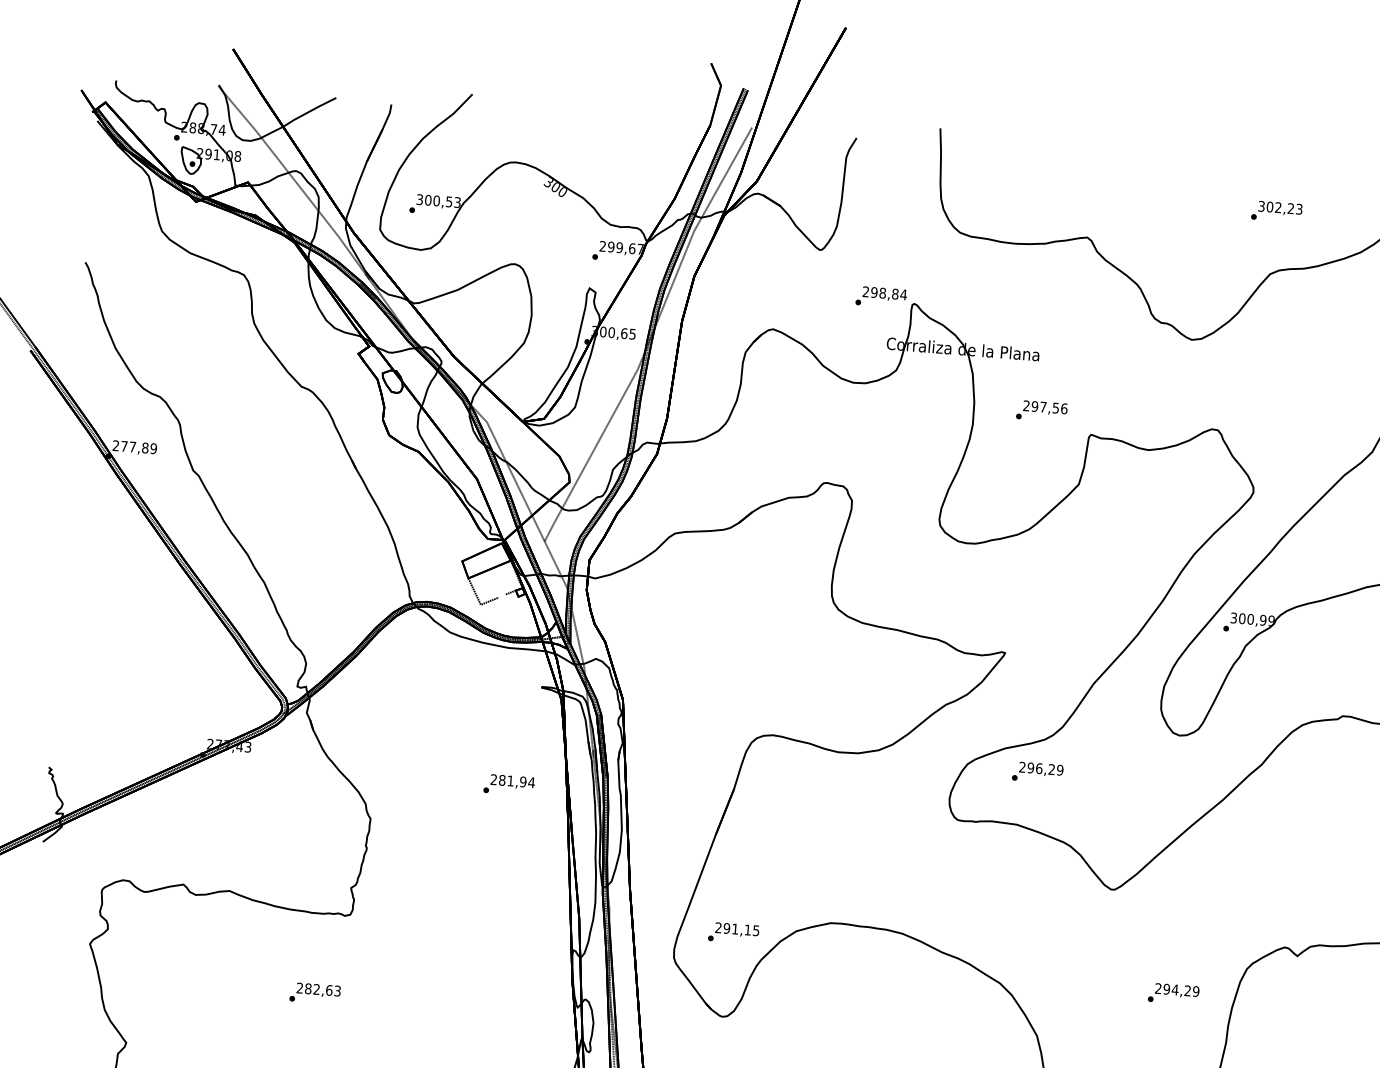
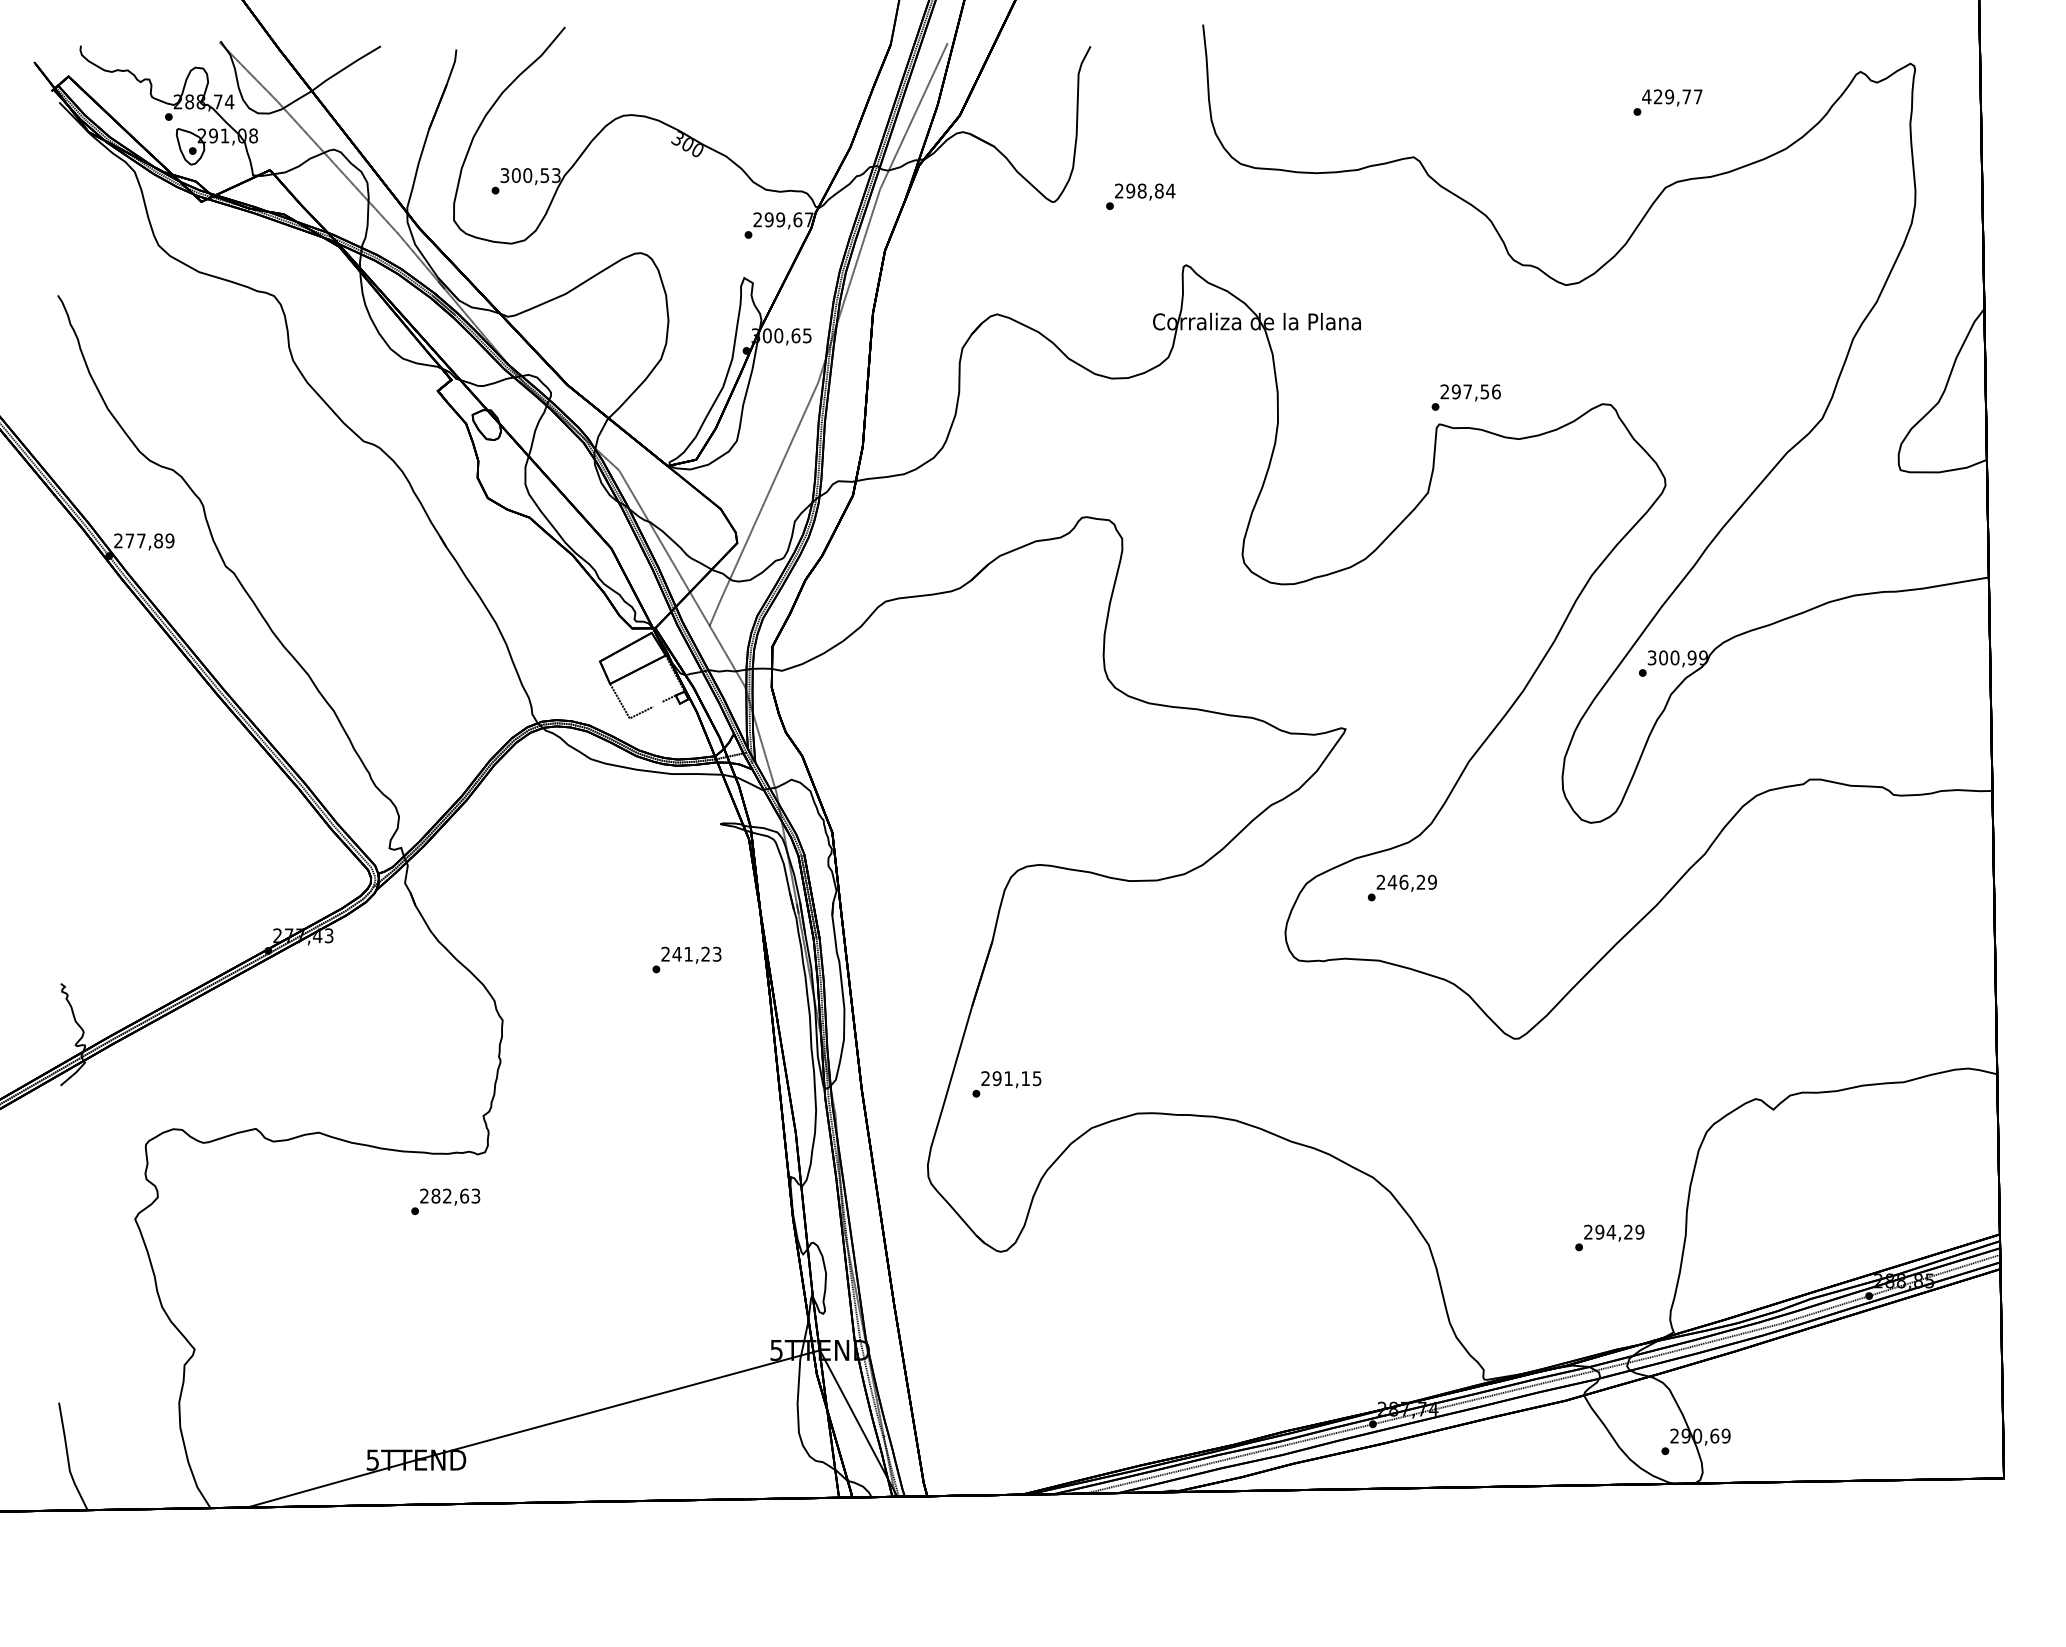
text: (1280, 207) -> (1672, 96), 302,23 -> 429,77
text: (881, 297) -> (1140, 196), moved
text: (1041, 411) -> (1465, 397), moved
text: (1030, 767) -> (1392, 881), 296,29 -> 246,29
text: (516, 780) -> (696, 953), 281,94 -> 241,23
text: (733, 933) -> (1006, 1084), moved
text: (315, 993) -> (445, 1201), moved
text: (1173, 993) -> (1609, 1237), moved

